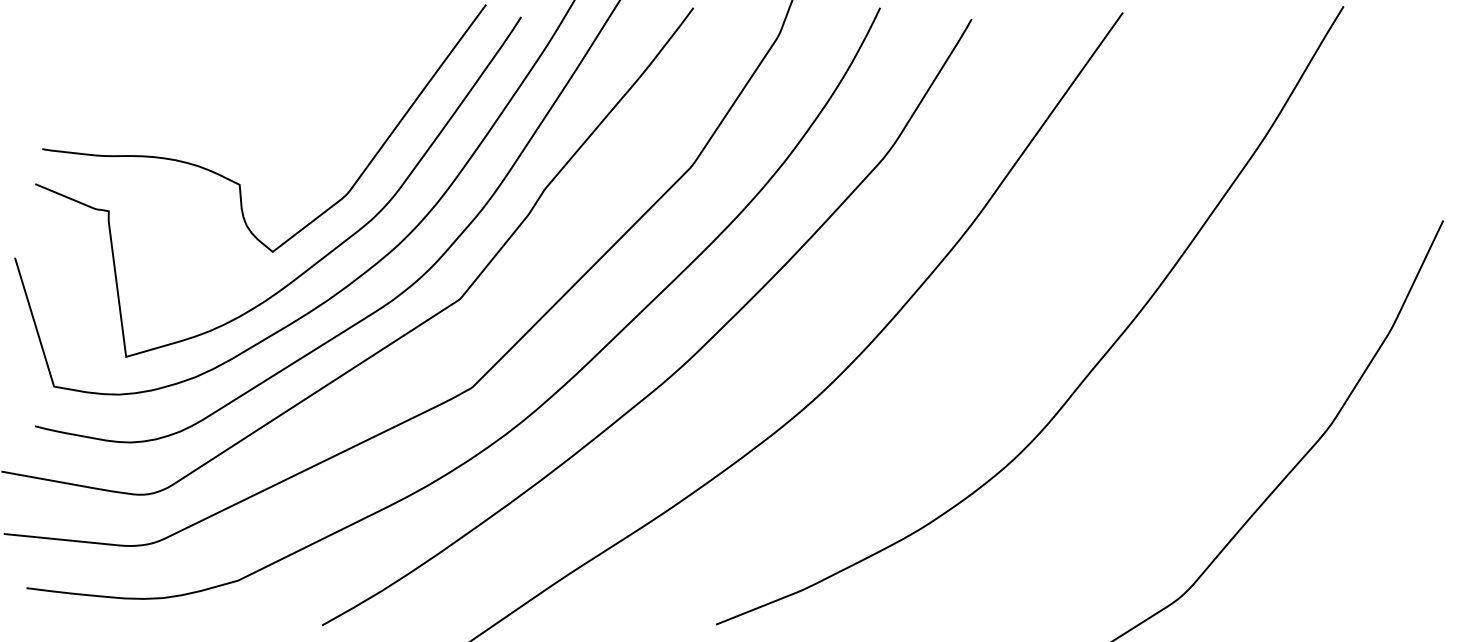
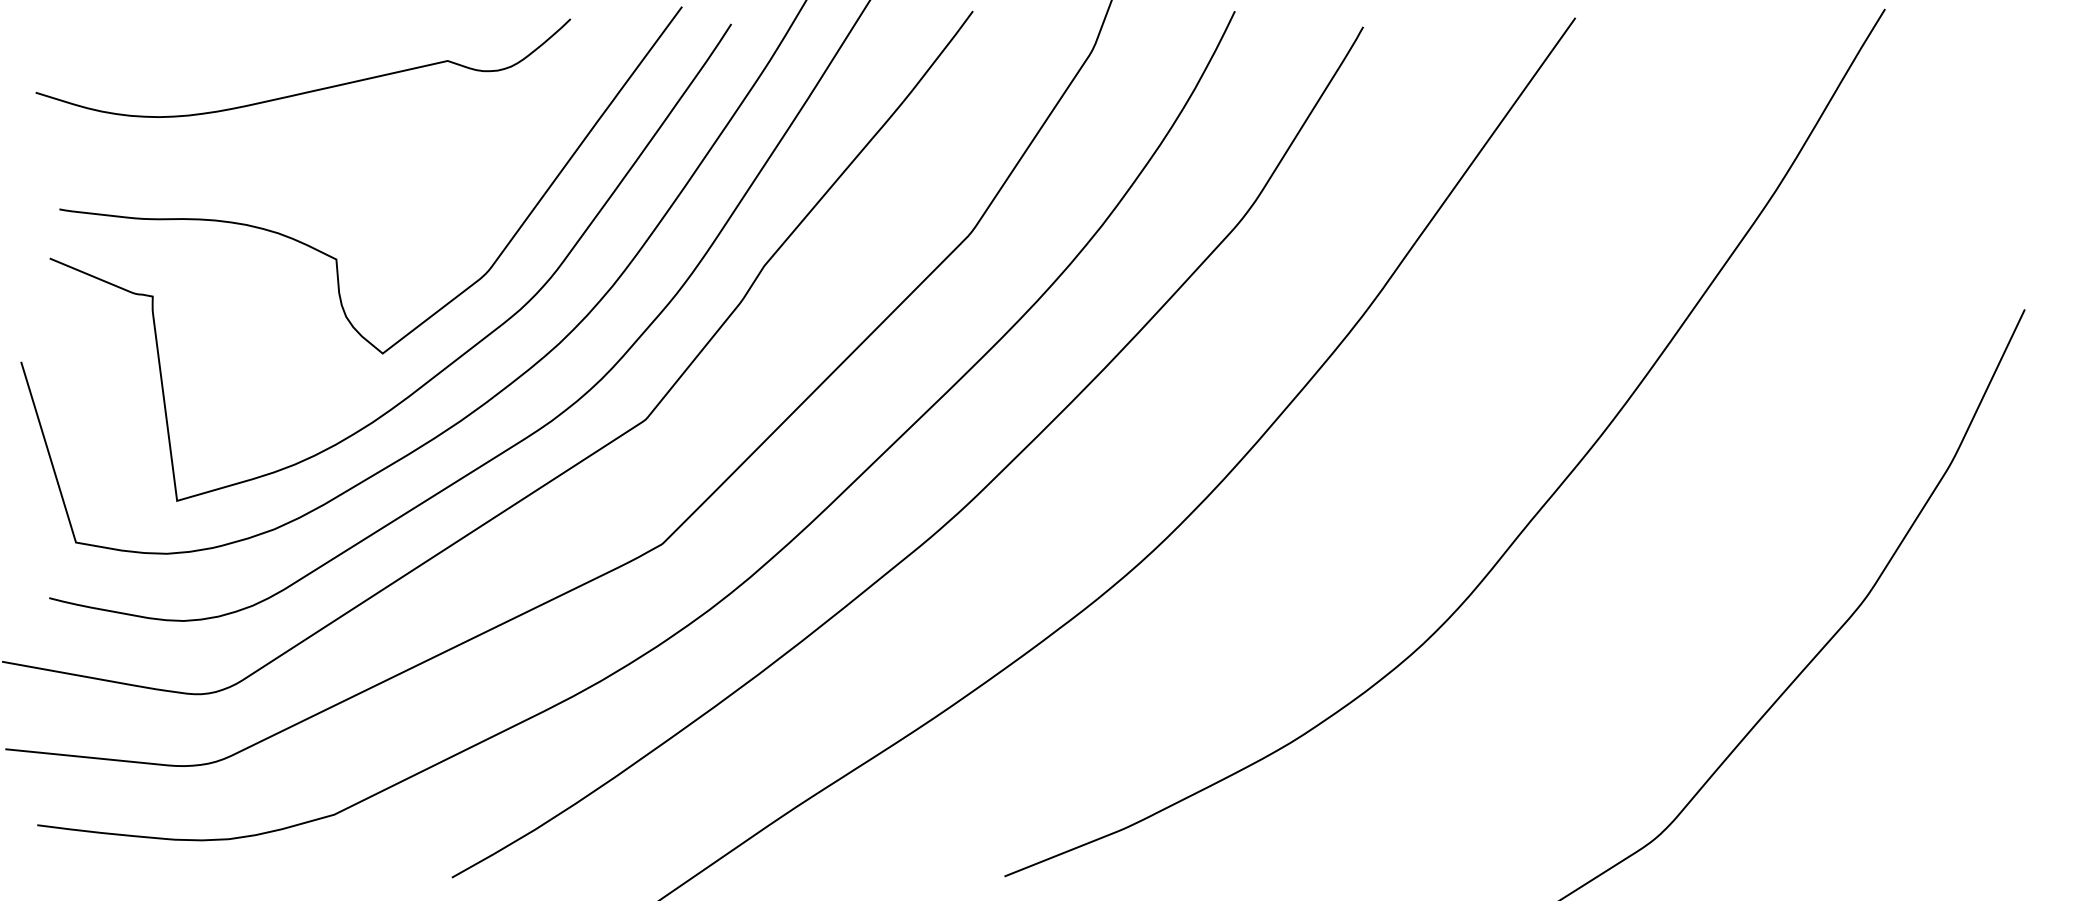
curve: (218, 64) -> (306, 90), added

